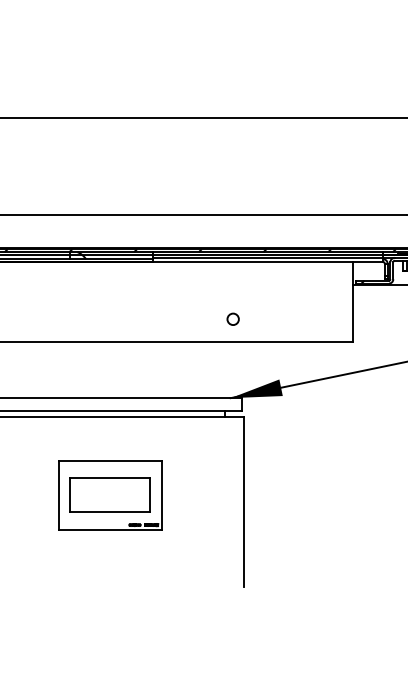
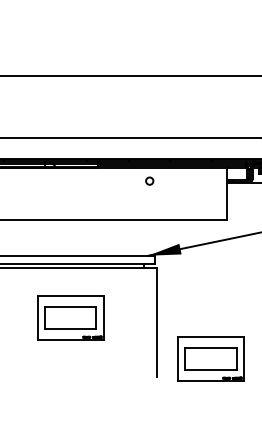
circle: (232, 318) -> (149, 180), moved
part: (327, 558) -> (210, 358), added

